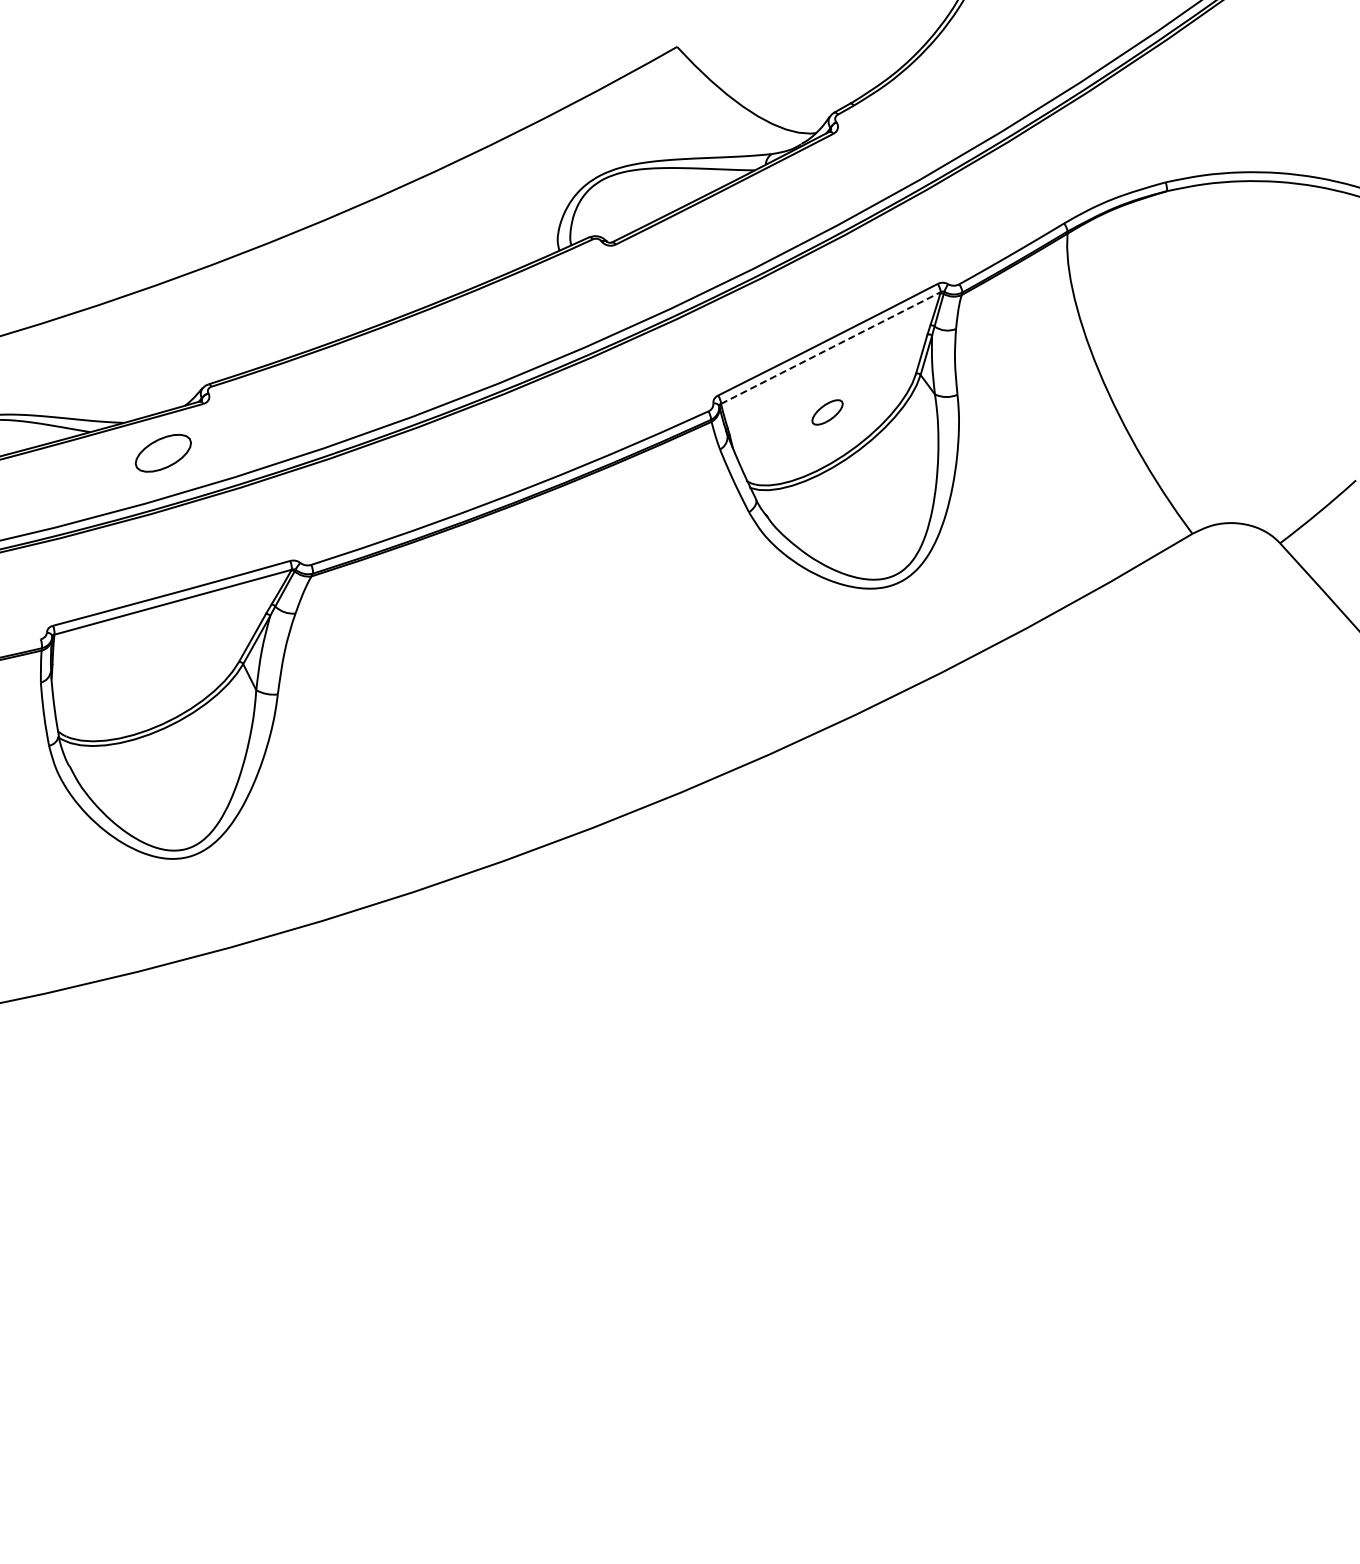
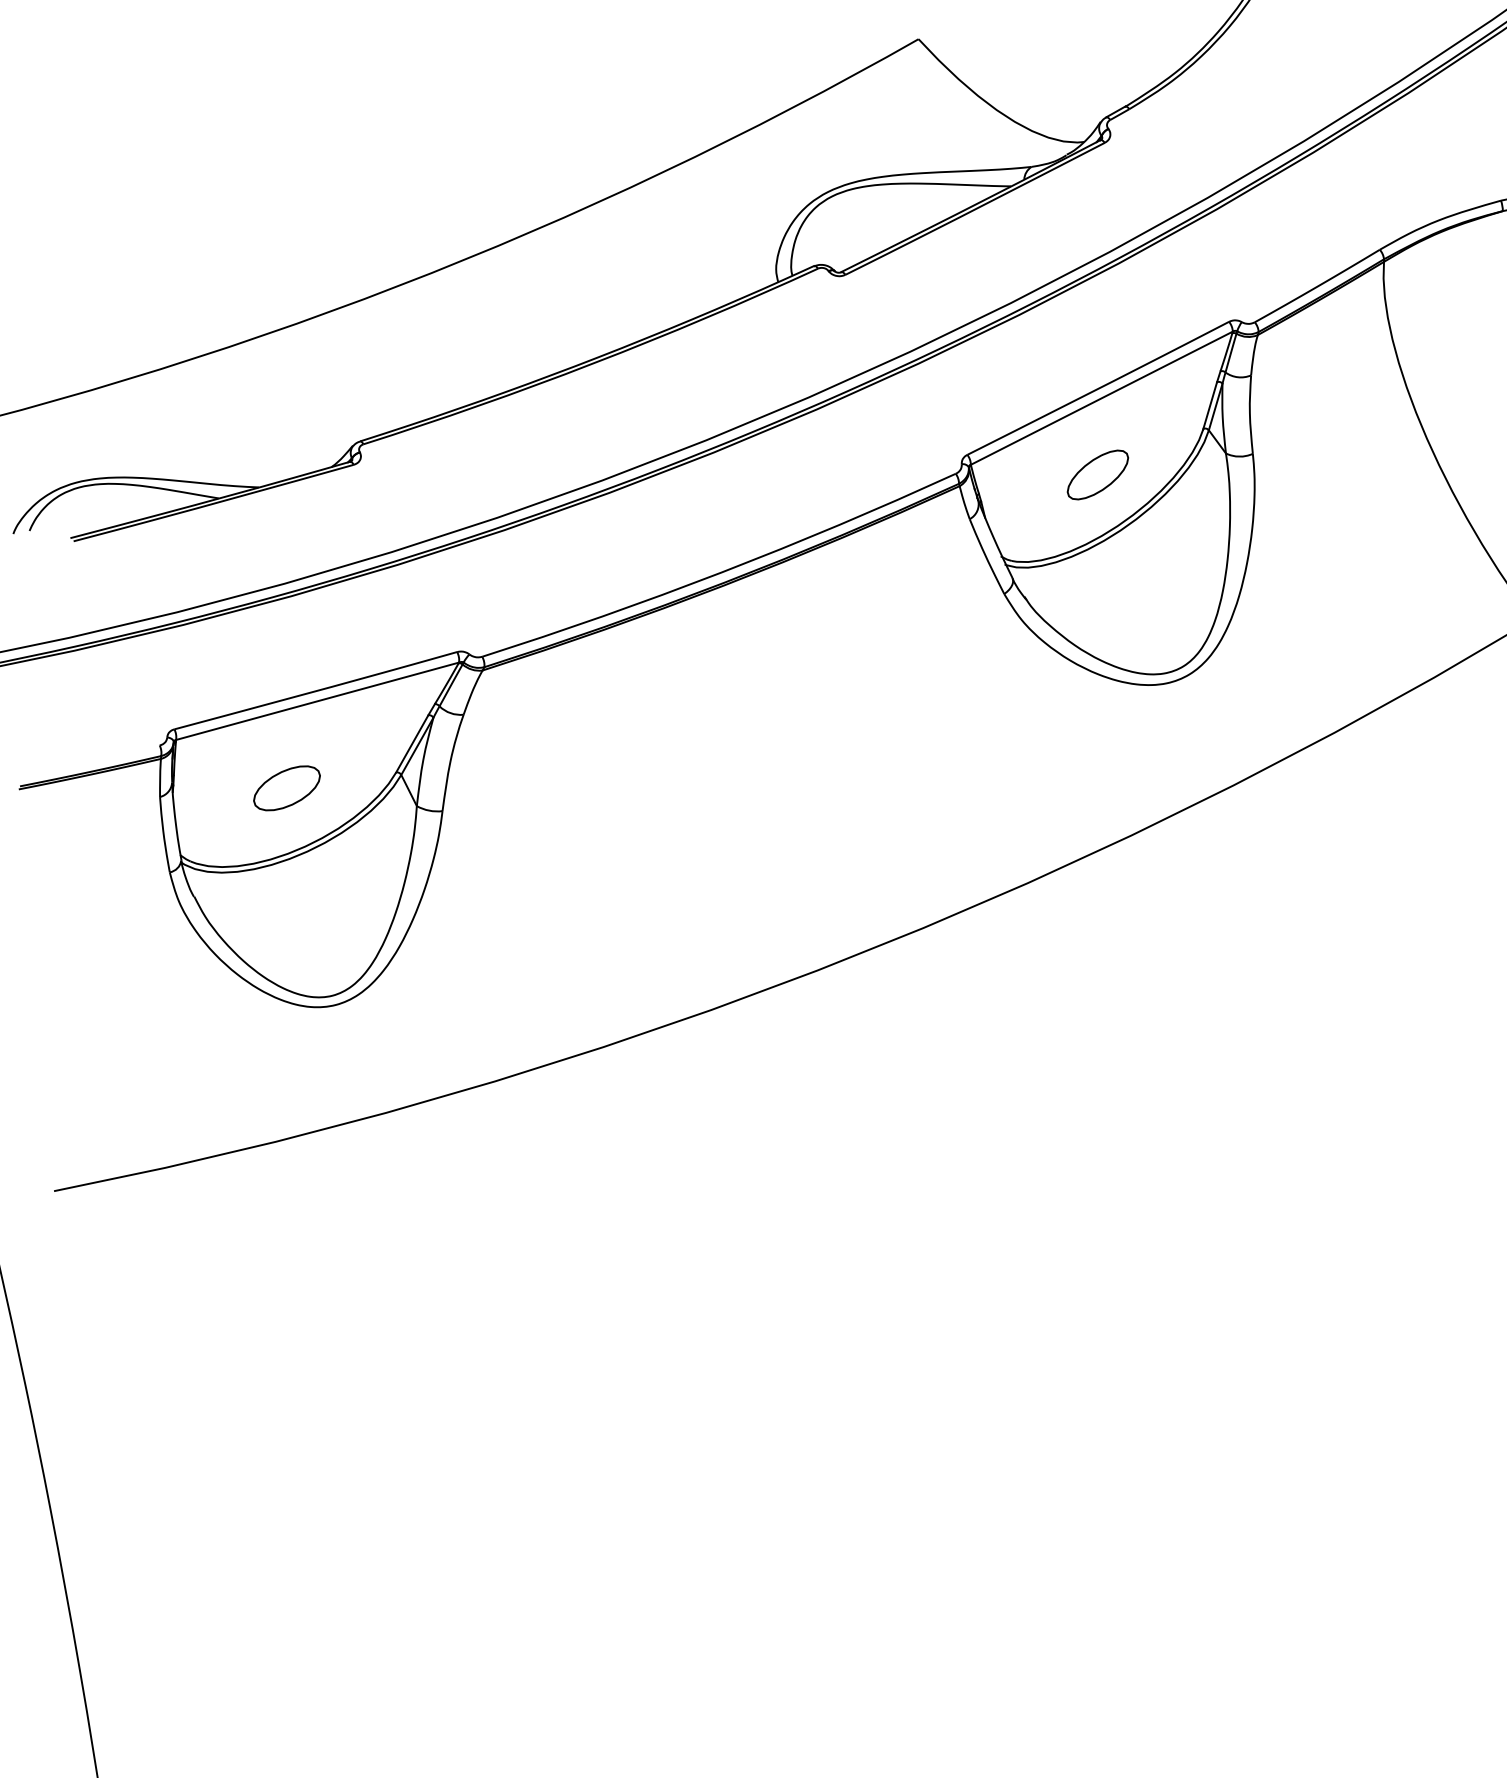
line: (831, 347) -> (1102, 397), dashed -> solid
part: (827, 412) -> (1097, 475), size x1.67
part: (162, 453) -> (285, 788), moved

